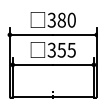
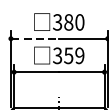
line: (32, 34) -> (36, 38), solid -> dashed
text: (71, 49) -> (79, 55), 355 -> 359

